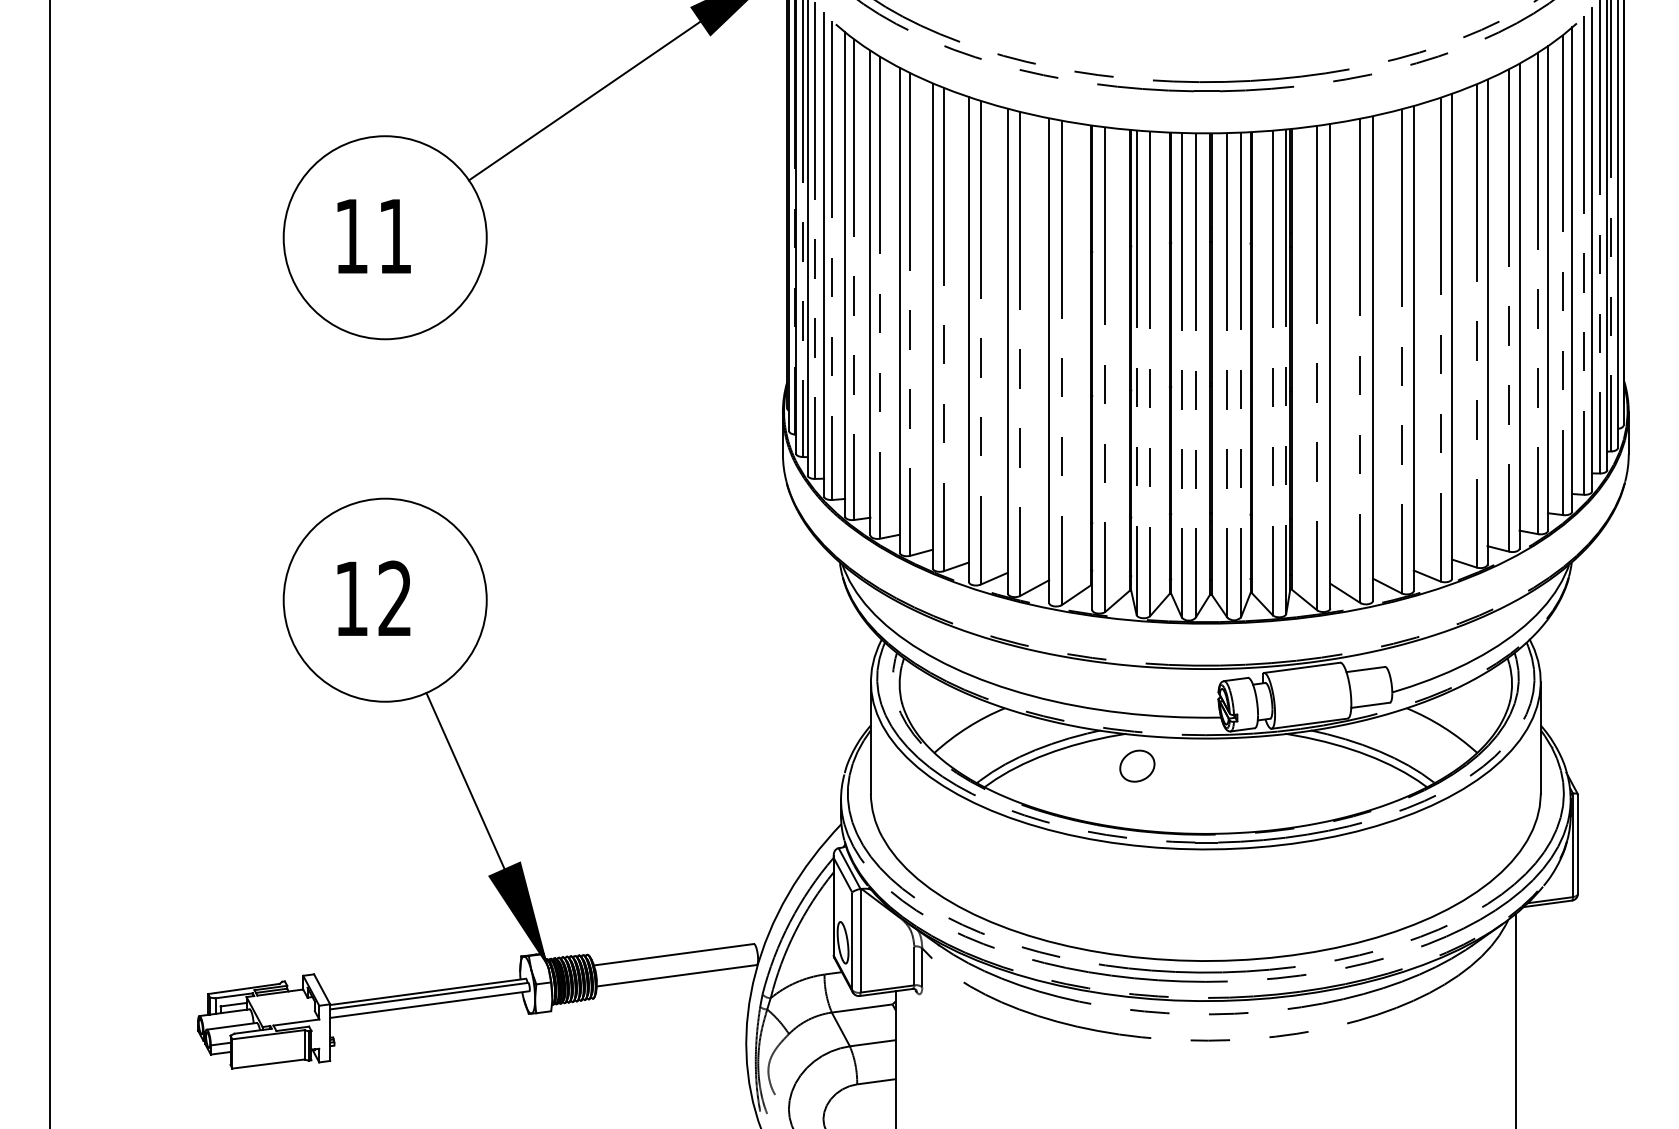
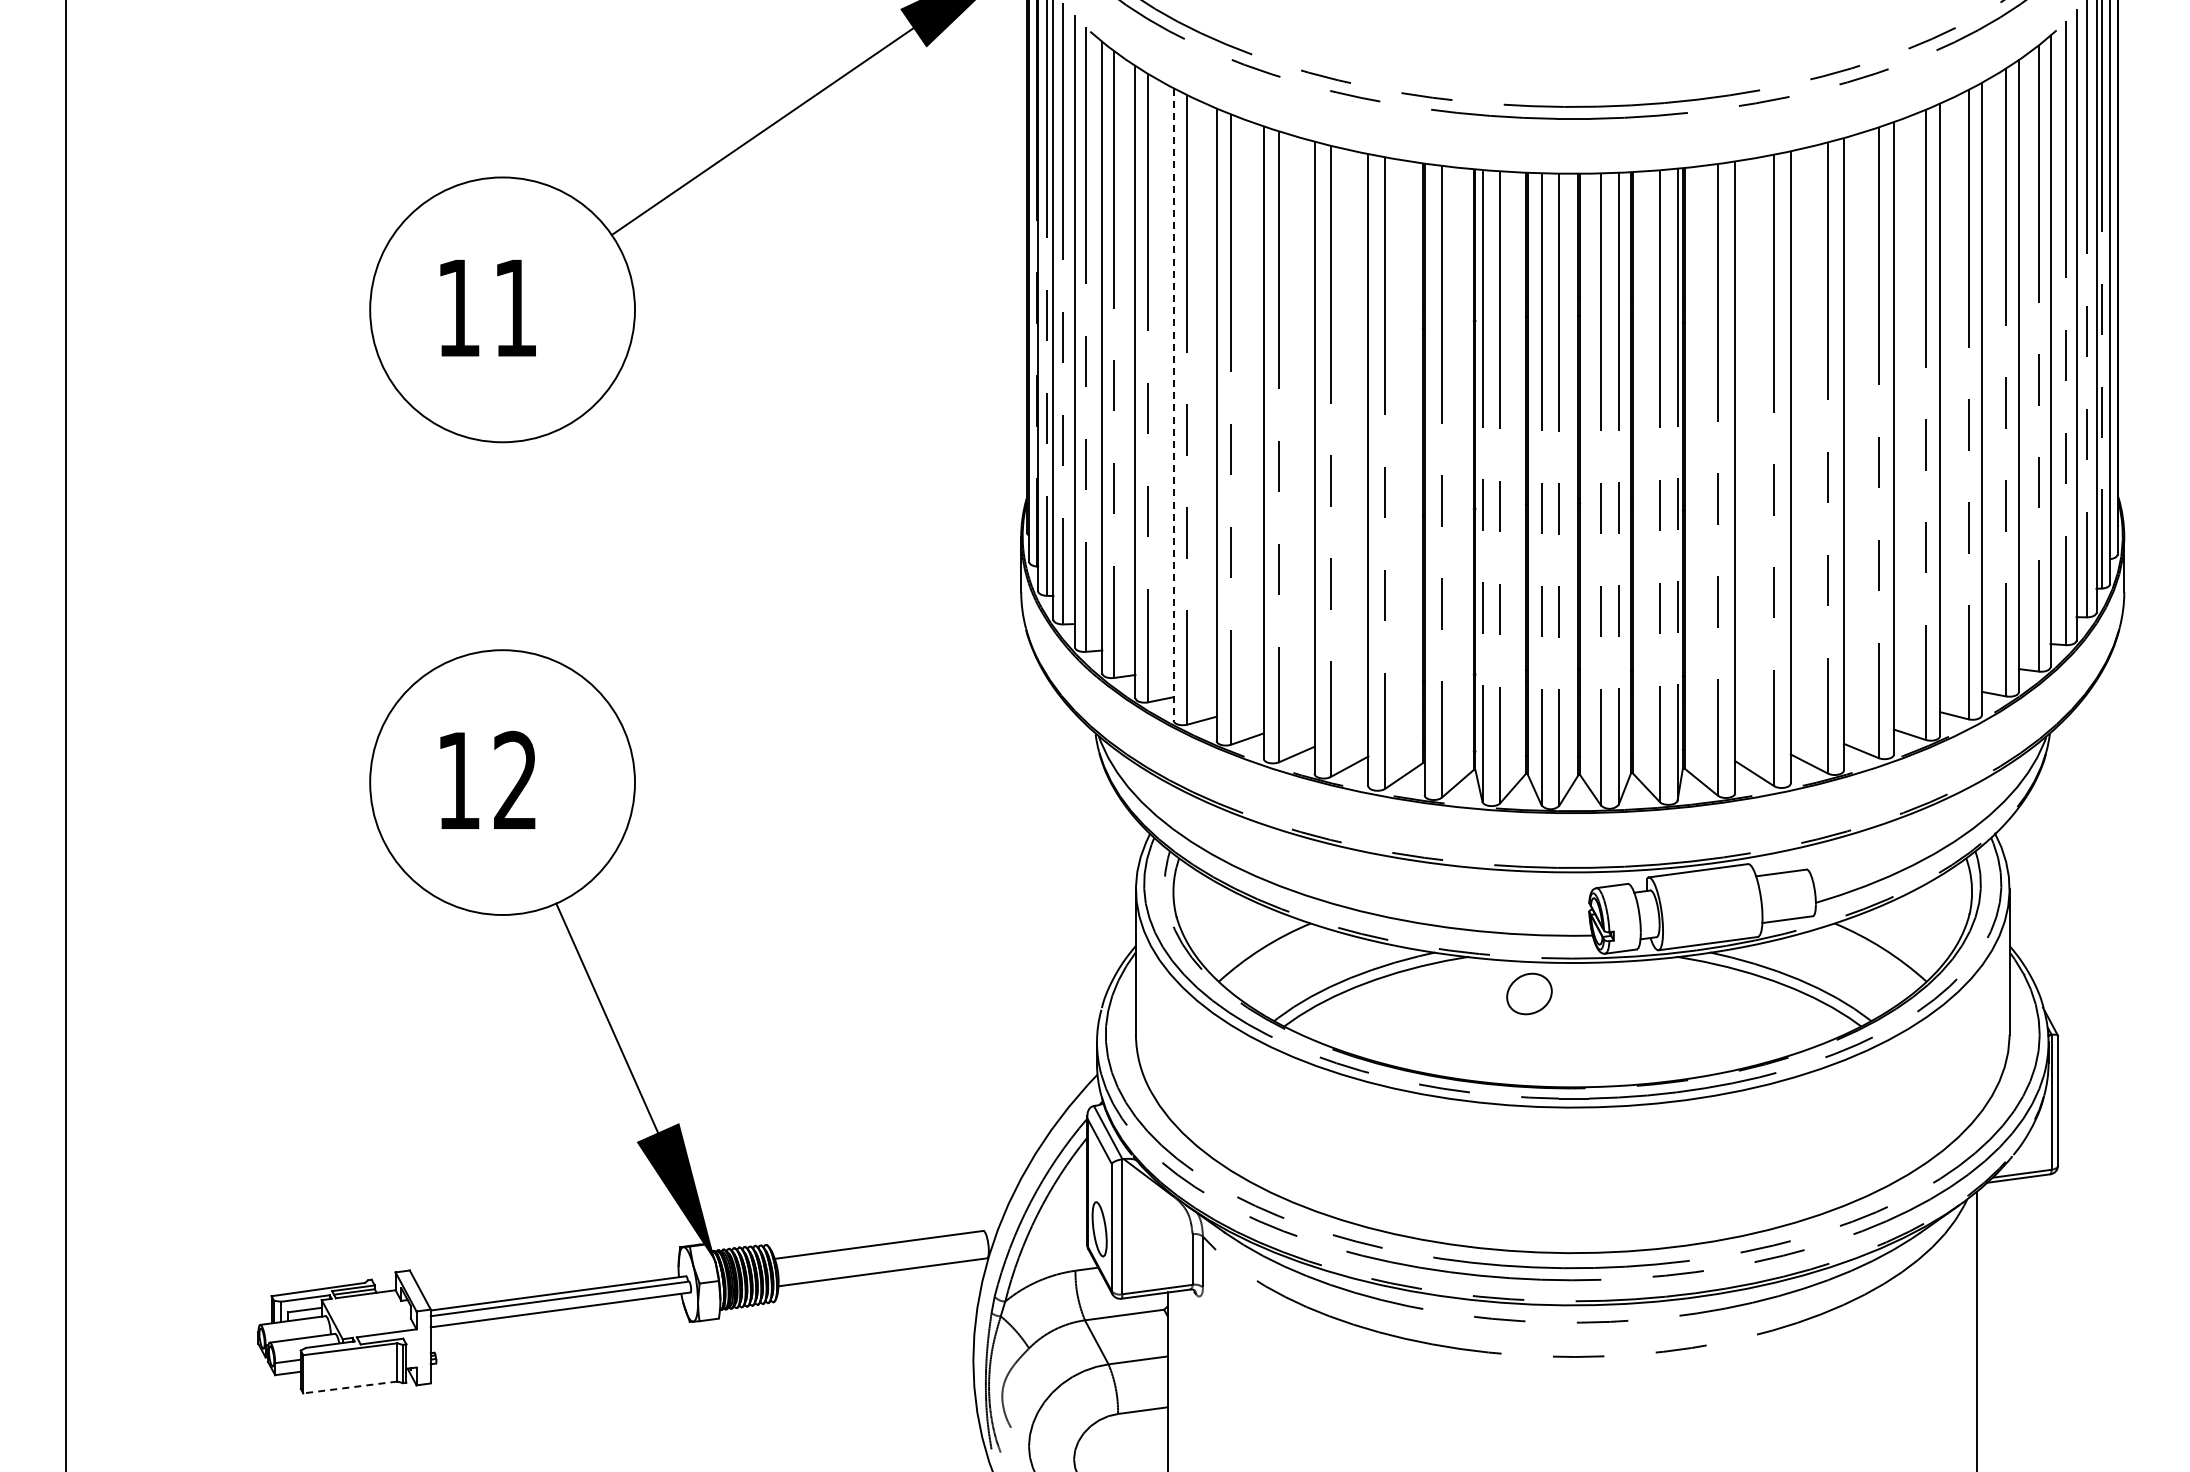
line: (899, 311) -> (1173, 405), solid -> dashed
part: (1137, 765) -> (1529, 993), moved
line: (267, 1064) -> (349, 1387), solid -> dashed

